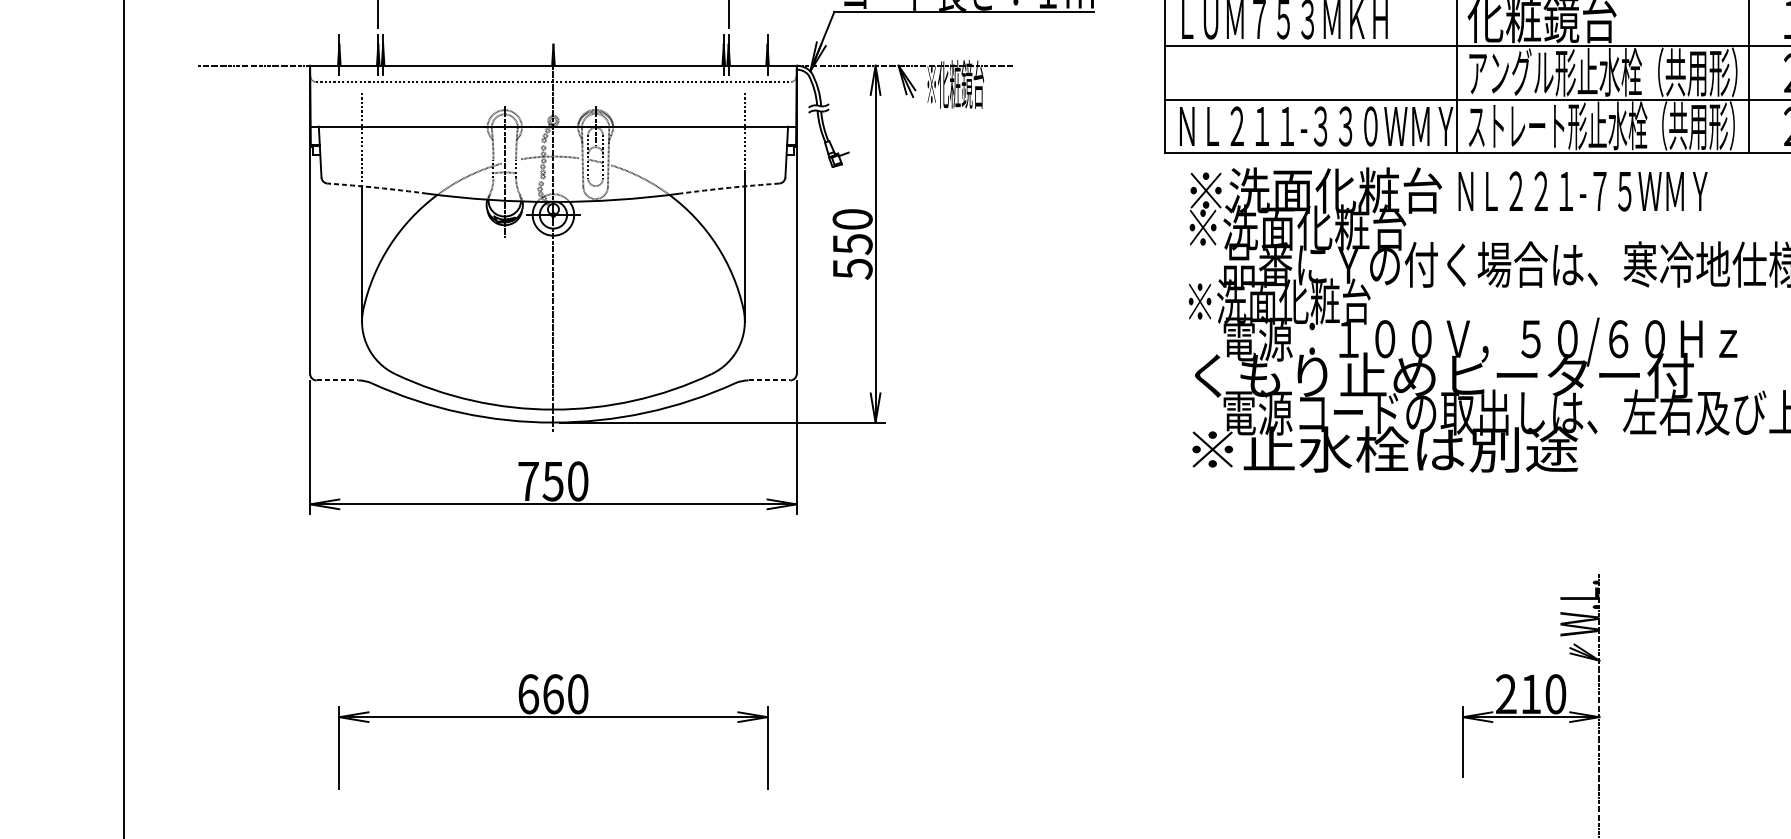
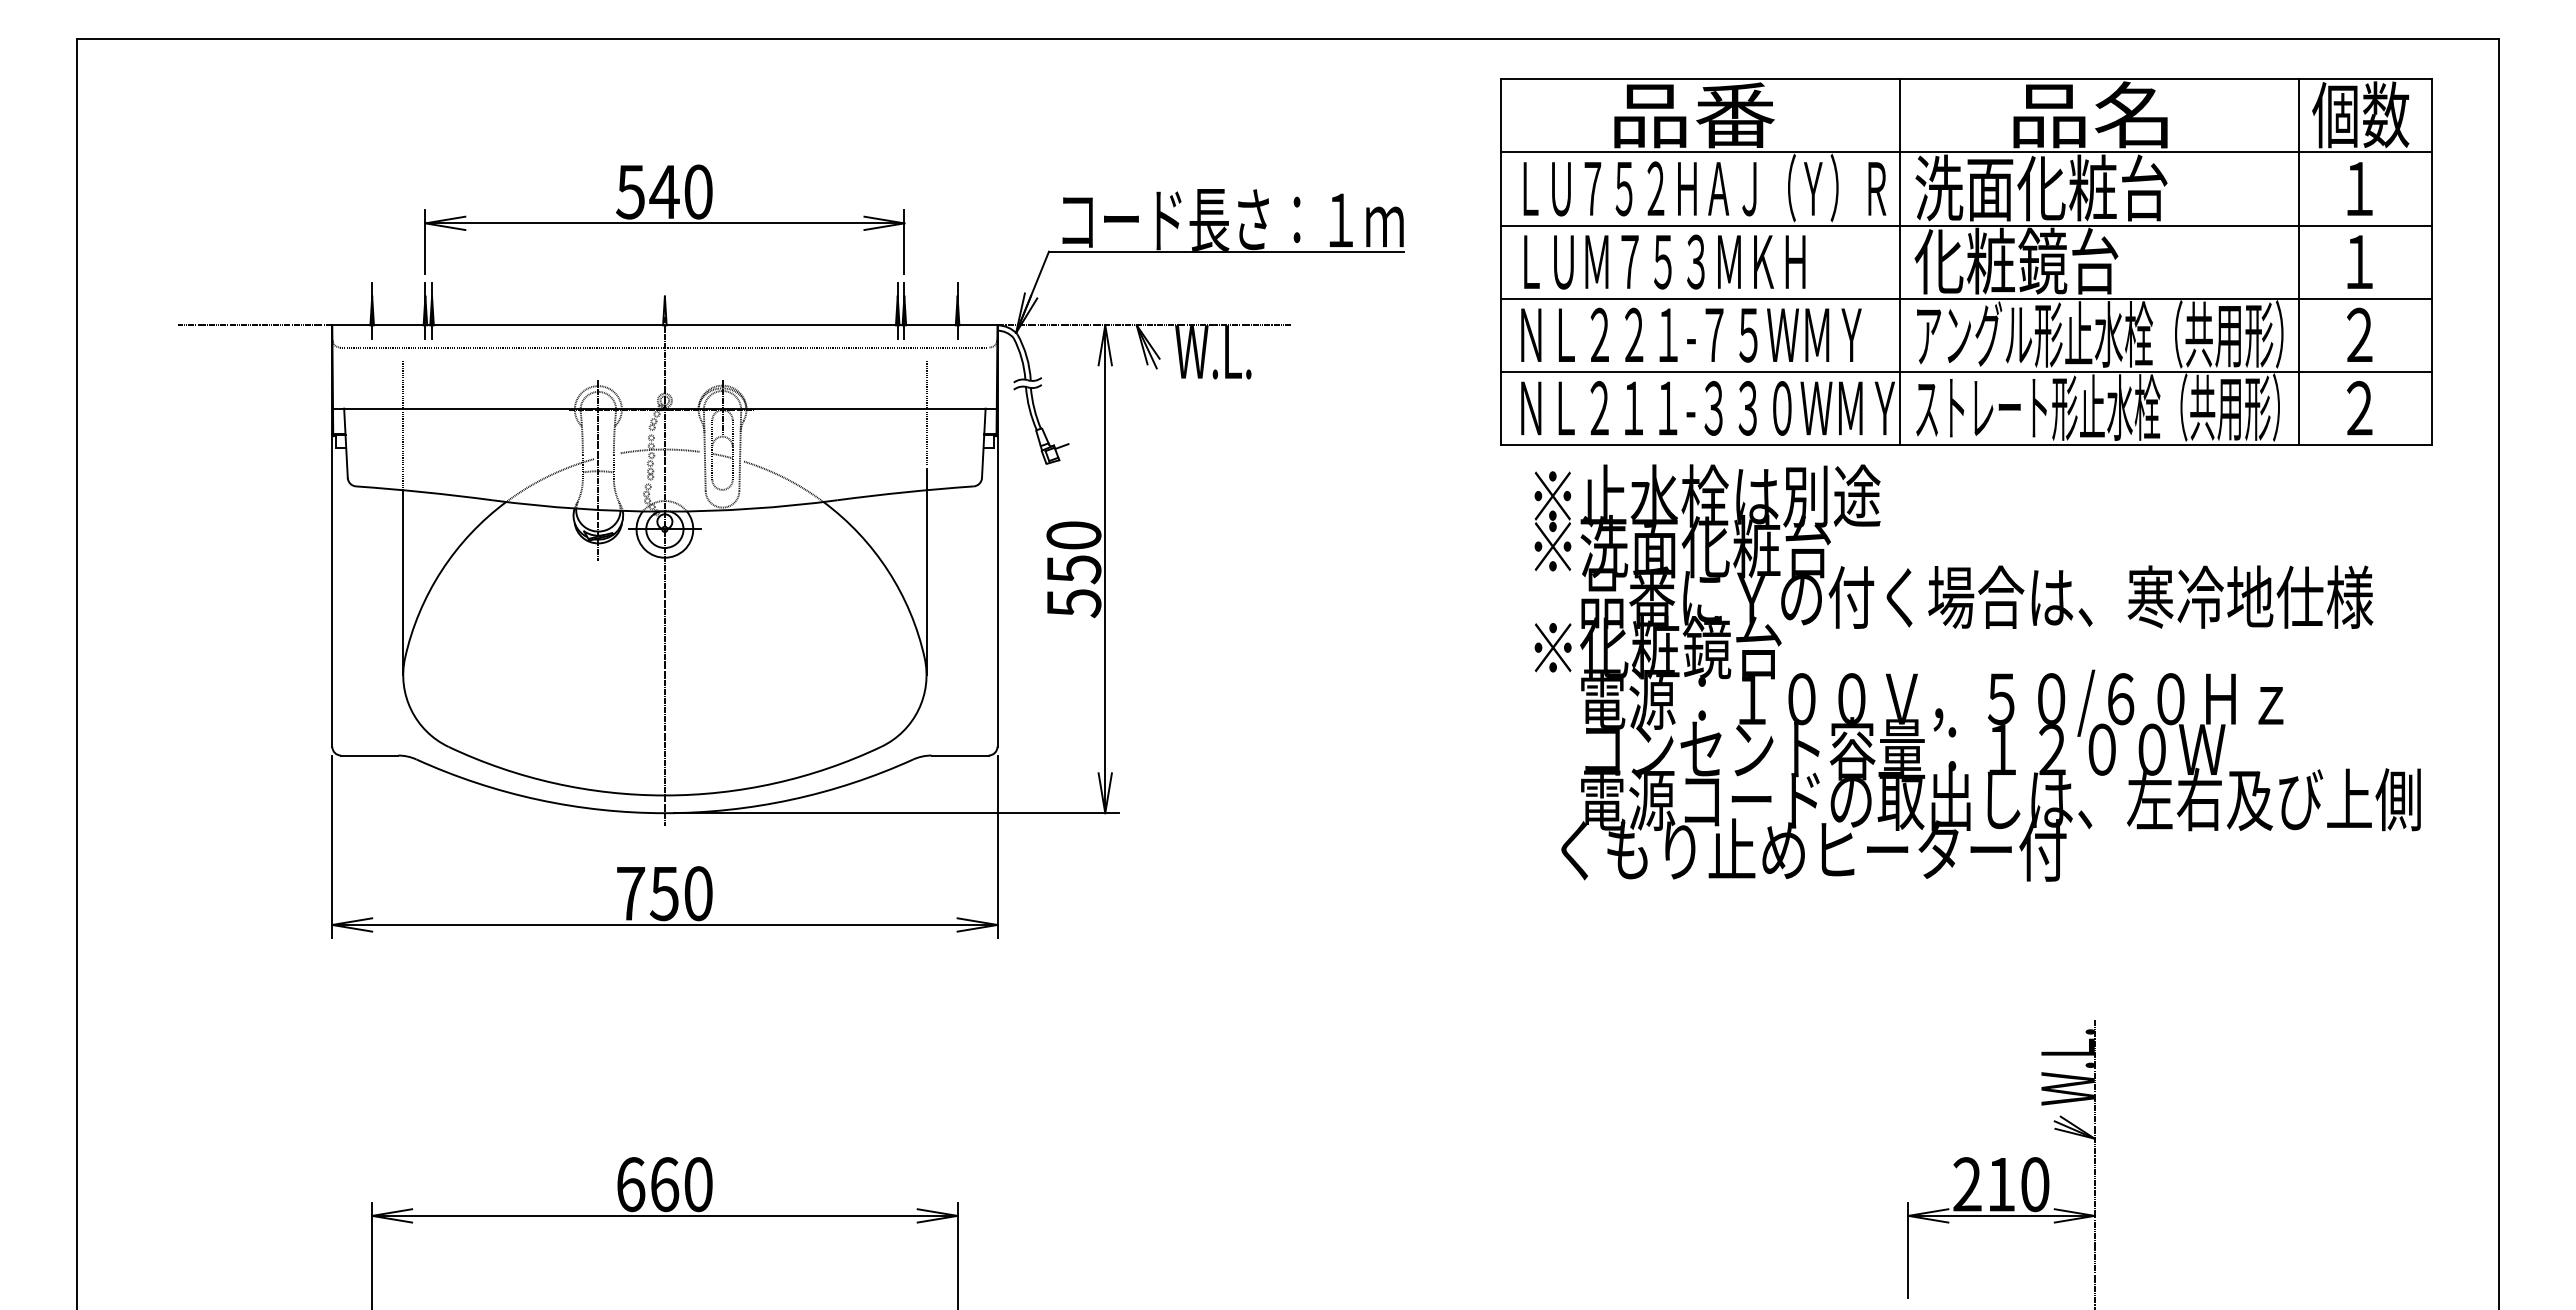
text: (955, 84) -> (1214, 350), ※化粧鏡台 -> W.L.
arc: (377, 188) -> (424, 492), dashed -> solid
arc: (729, 188) -> (905, 492), dashed -> solid
text: (1316, 190) -> (1707, 495), ※洗面化粧台 -> ※止水栓は別途
text: (1583, 190) -> (1691, 334), moved
text: (1279, 301) -> (1657, 647), ※洗面化粧台 -> ※化粧鏡台
text: (1444, 375) -> (1883, 748), くもり止めヒーター付 -> コンセント容量：１２００Ｗ
line: (337, 380) -> (369, 755), dashed -> solid
line: (769, 380) -> (960, 755), dashed -> solid
text: (1385, 449) -> (1802, 849), ※止水栓は別途 -> くもり止めヒーター付

